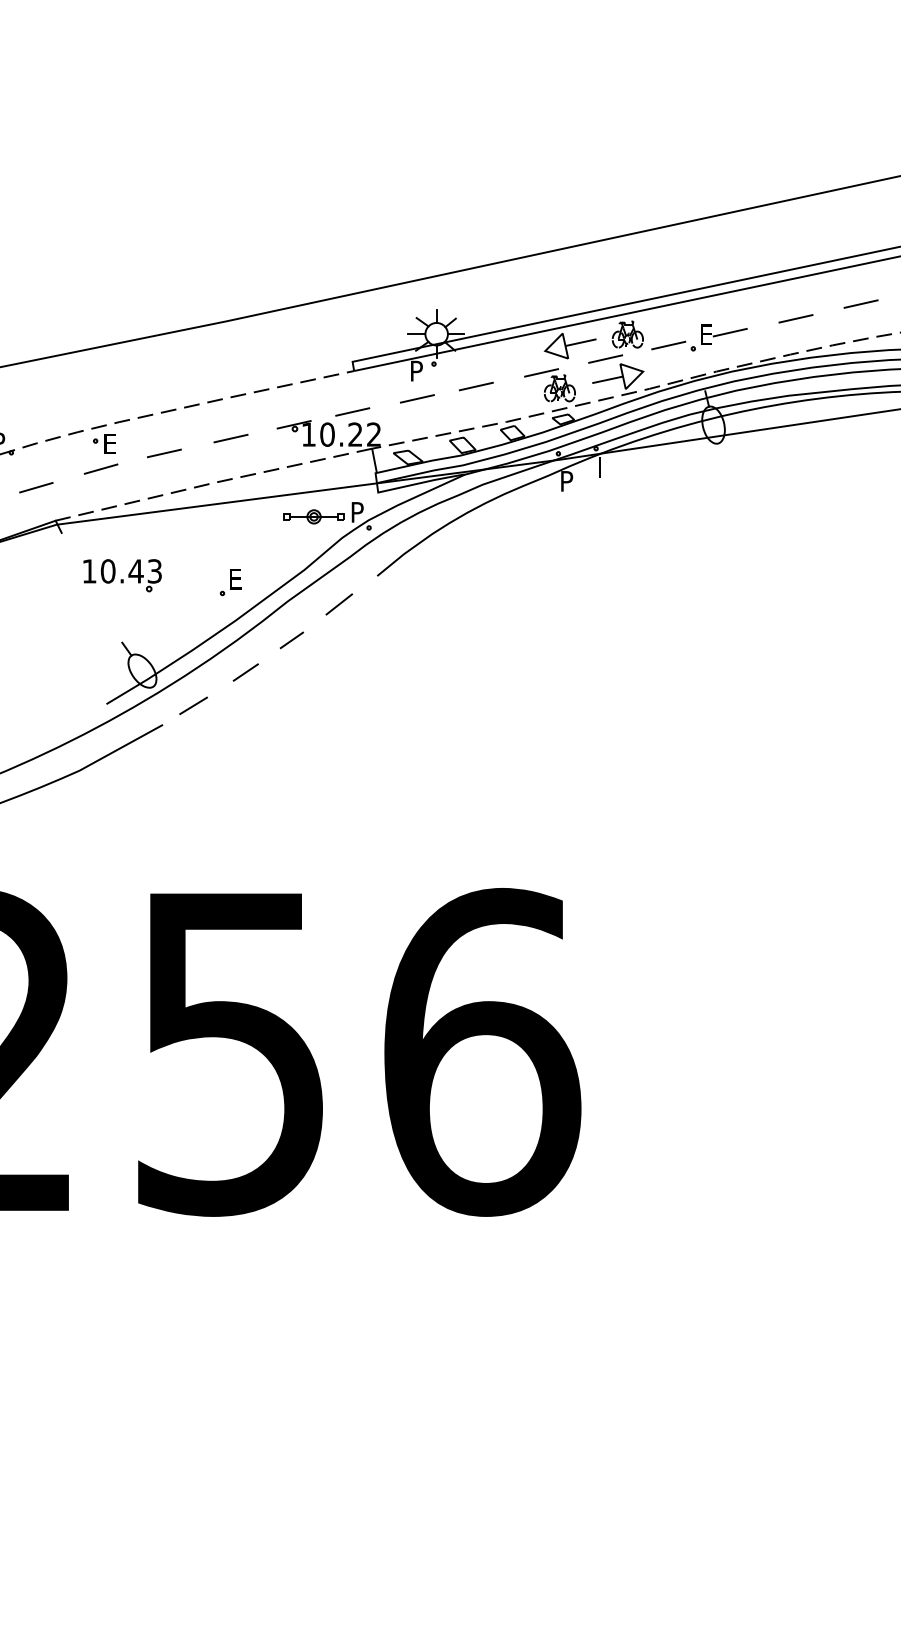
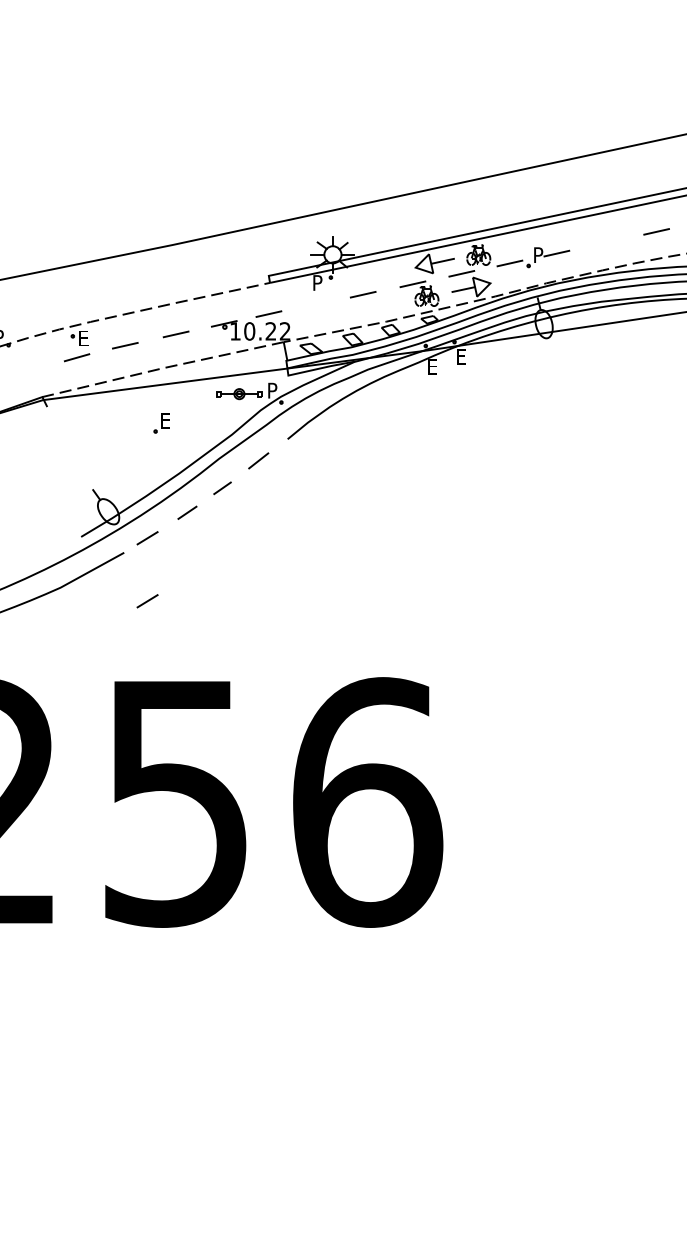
line: (795, 318) -> (606, 242), removed
text: (706, 333) -> (538, 254), E -> P
line: (417, 398) -> (318, 303), removed
text: (606, 467) -> (462, 356), I -> E
text: (567, 480) -> (432, 366), P -> E
line: (36, 487) -> (27, 371), removed
part: (122, 575) -> (93, 438), removed
part: (230, 582) -> (161, 423), moved
line: (193, 788) -> (147, 601), added

